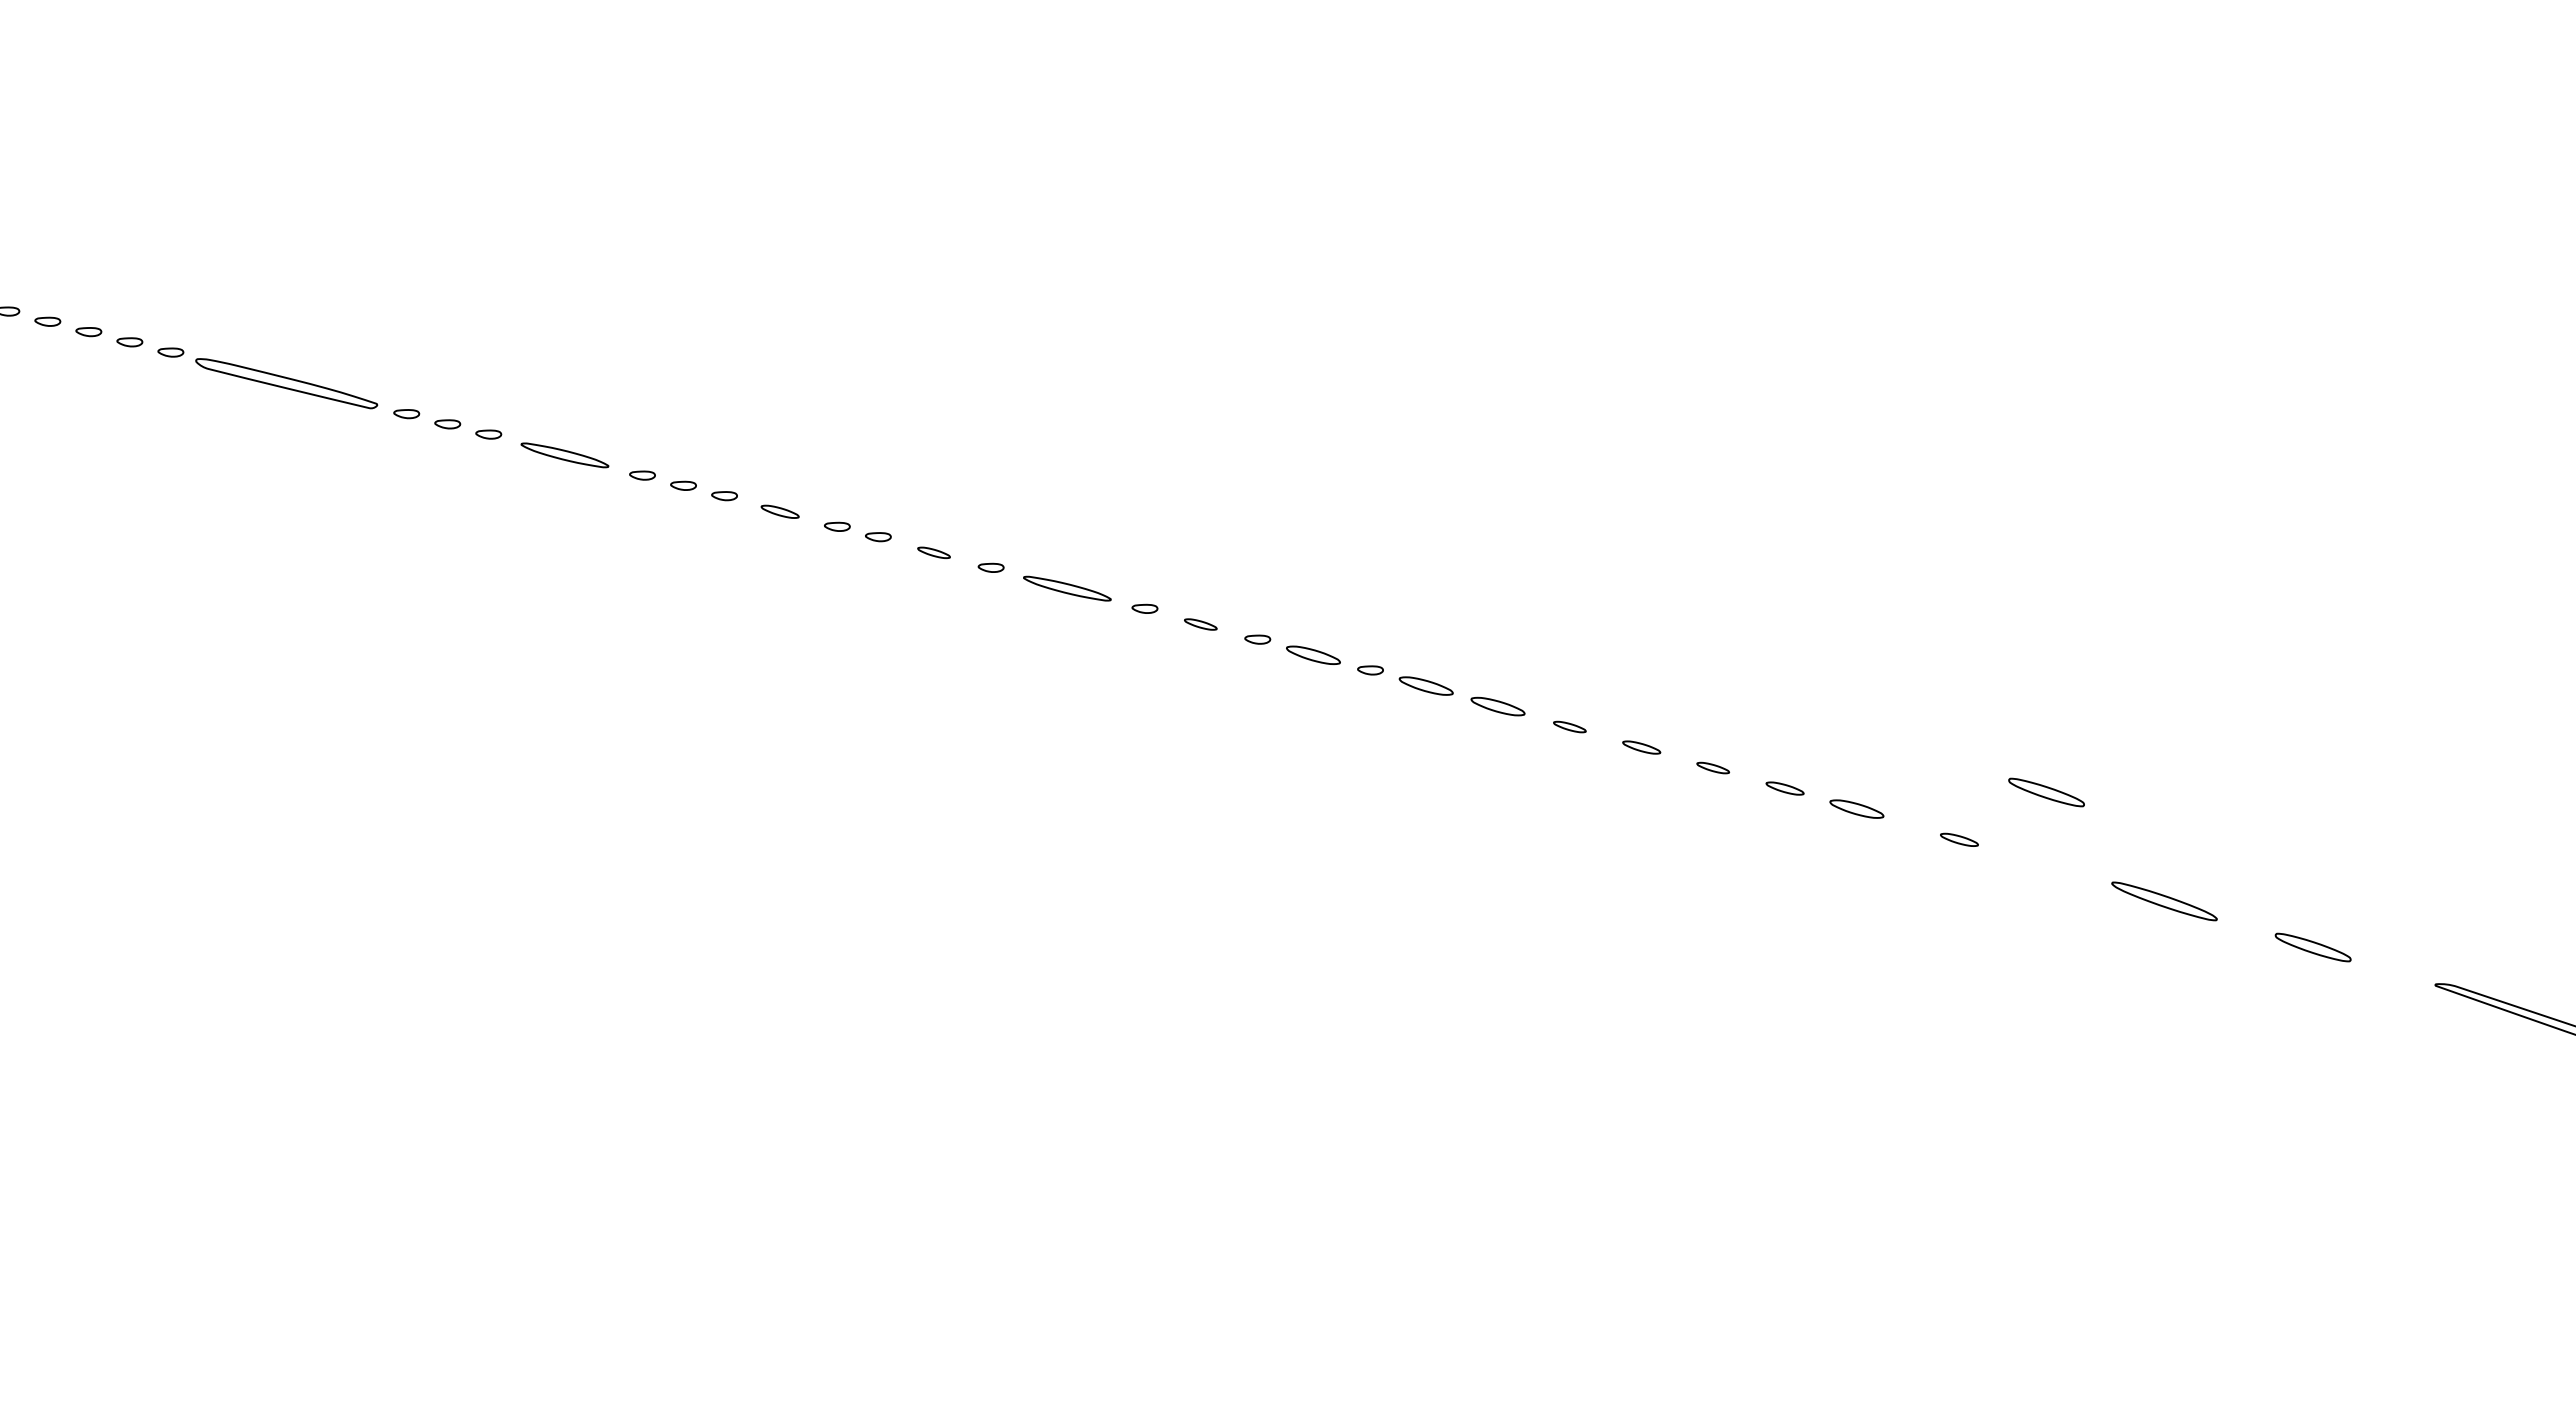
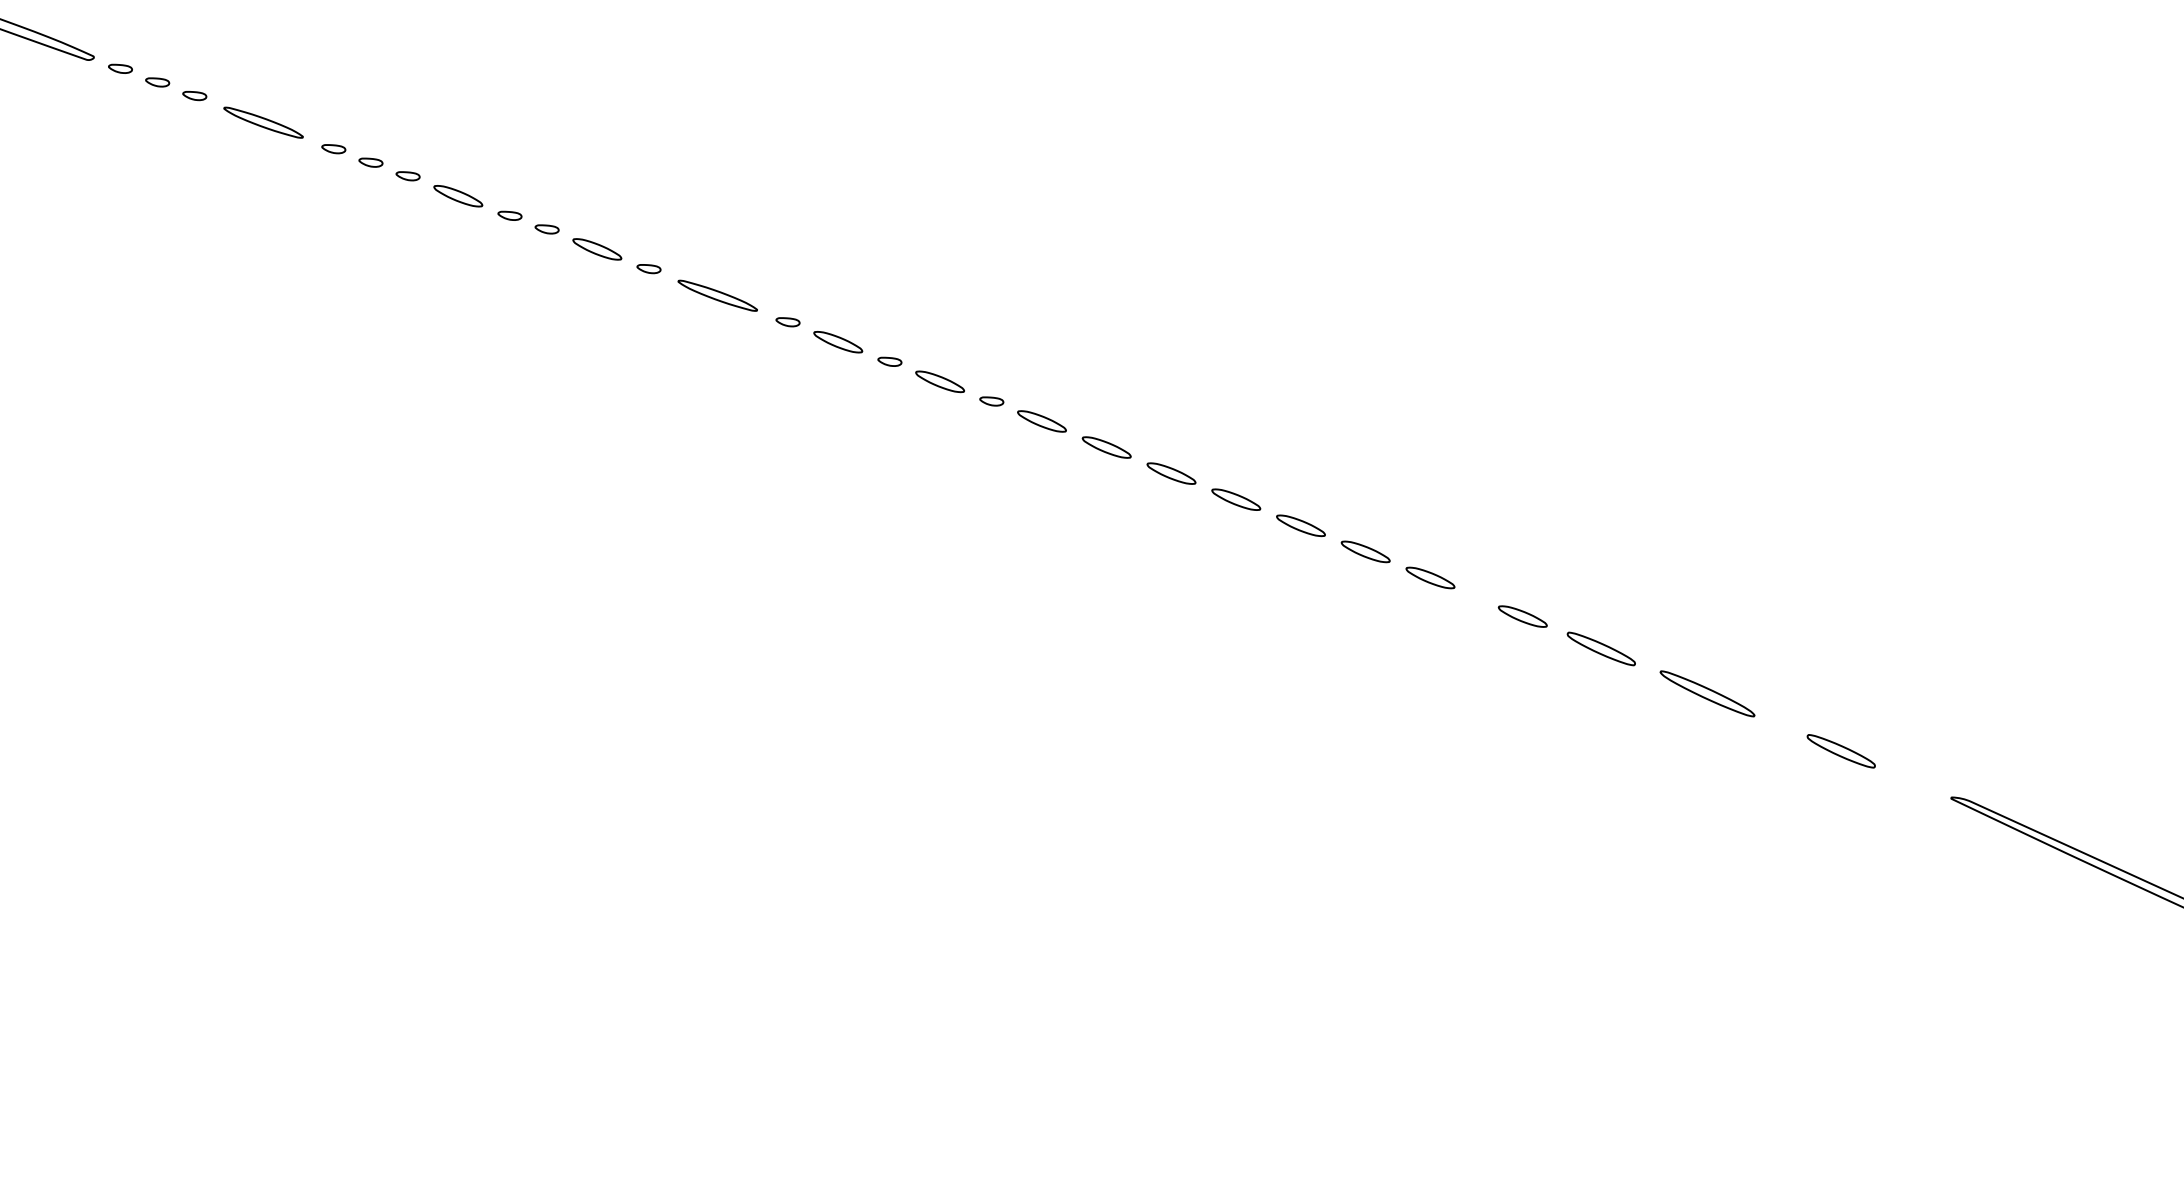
part: (779, 511) -> (457, 195), size x1.43
part: (933, 552) -> (596, 249), size x1.67
part: (1200, 624) -> (838, 342), size x1.67
part: (1569, 726) -> (1171, 473), size x1.67
part: (1641, 747) -> (1236, 499), size x1.43
part: (1712, 767) -> (1300, 525), size x1.67
part: (1784, 788) -> (1365, 551), size x1.43
part: (2046, 792) -> (1601, 648), moved
part: (1959, 839) -> (1522, 616), size x1.43

